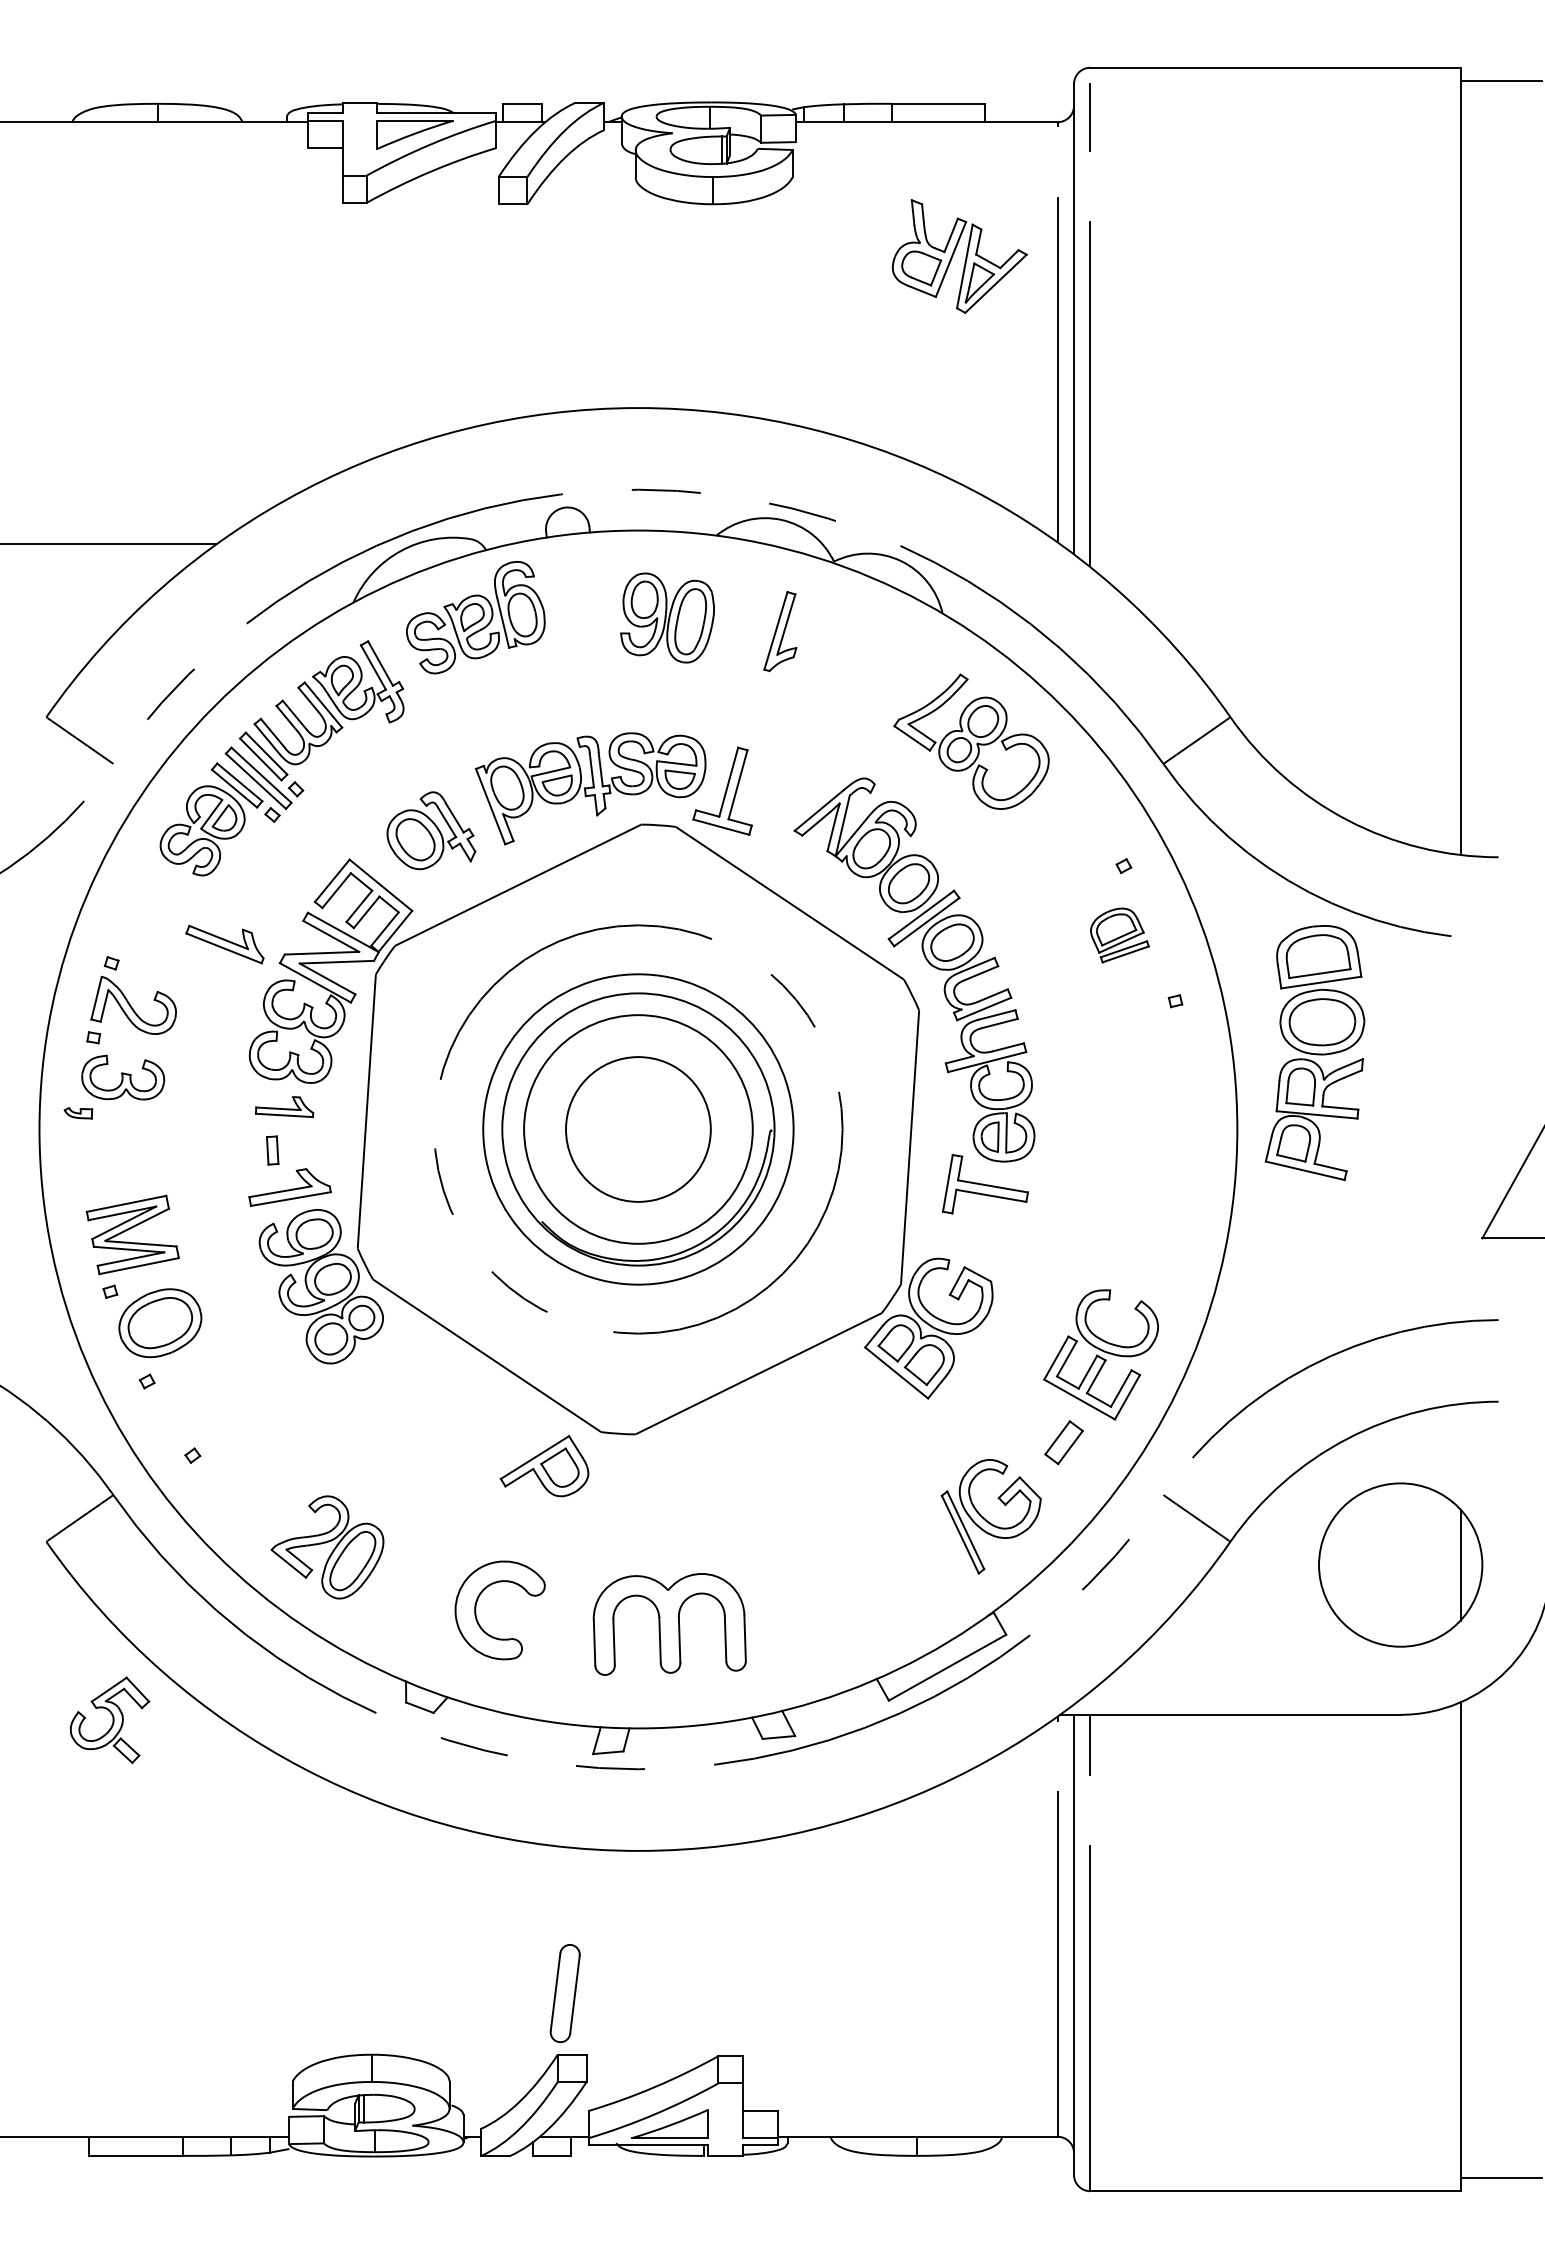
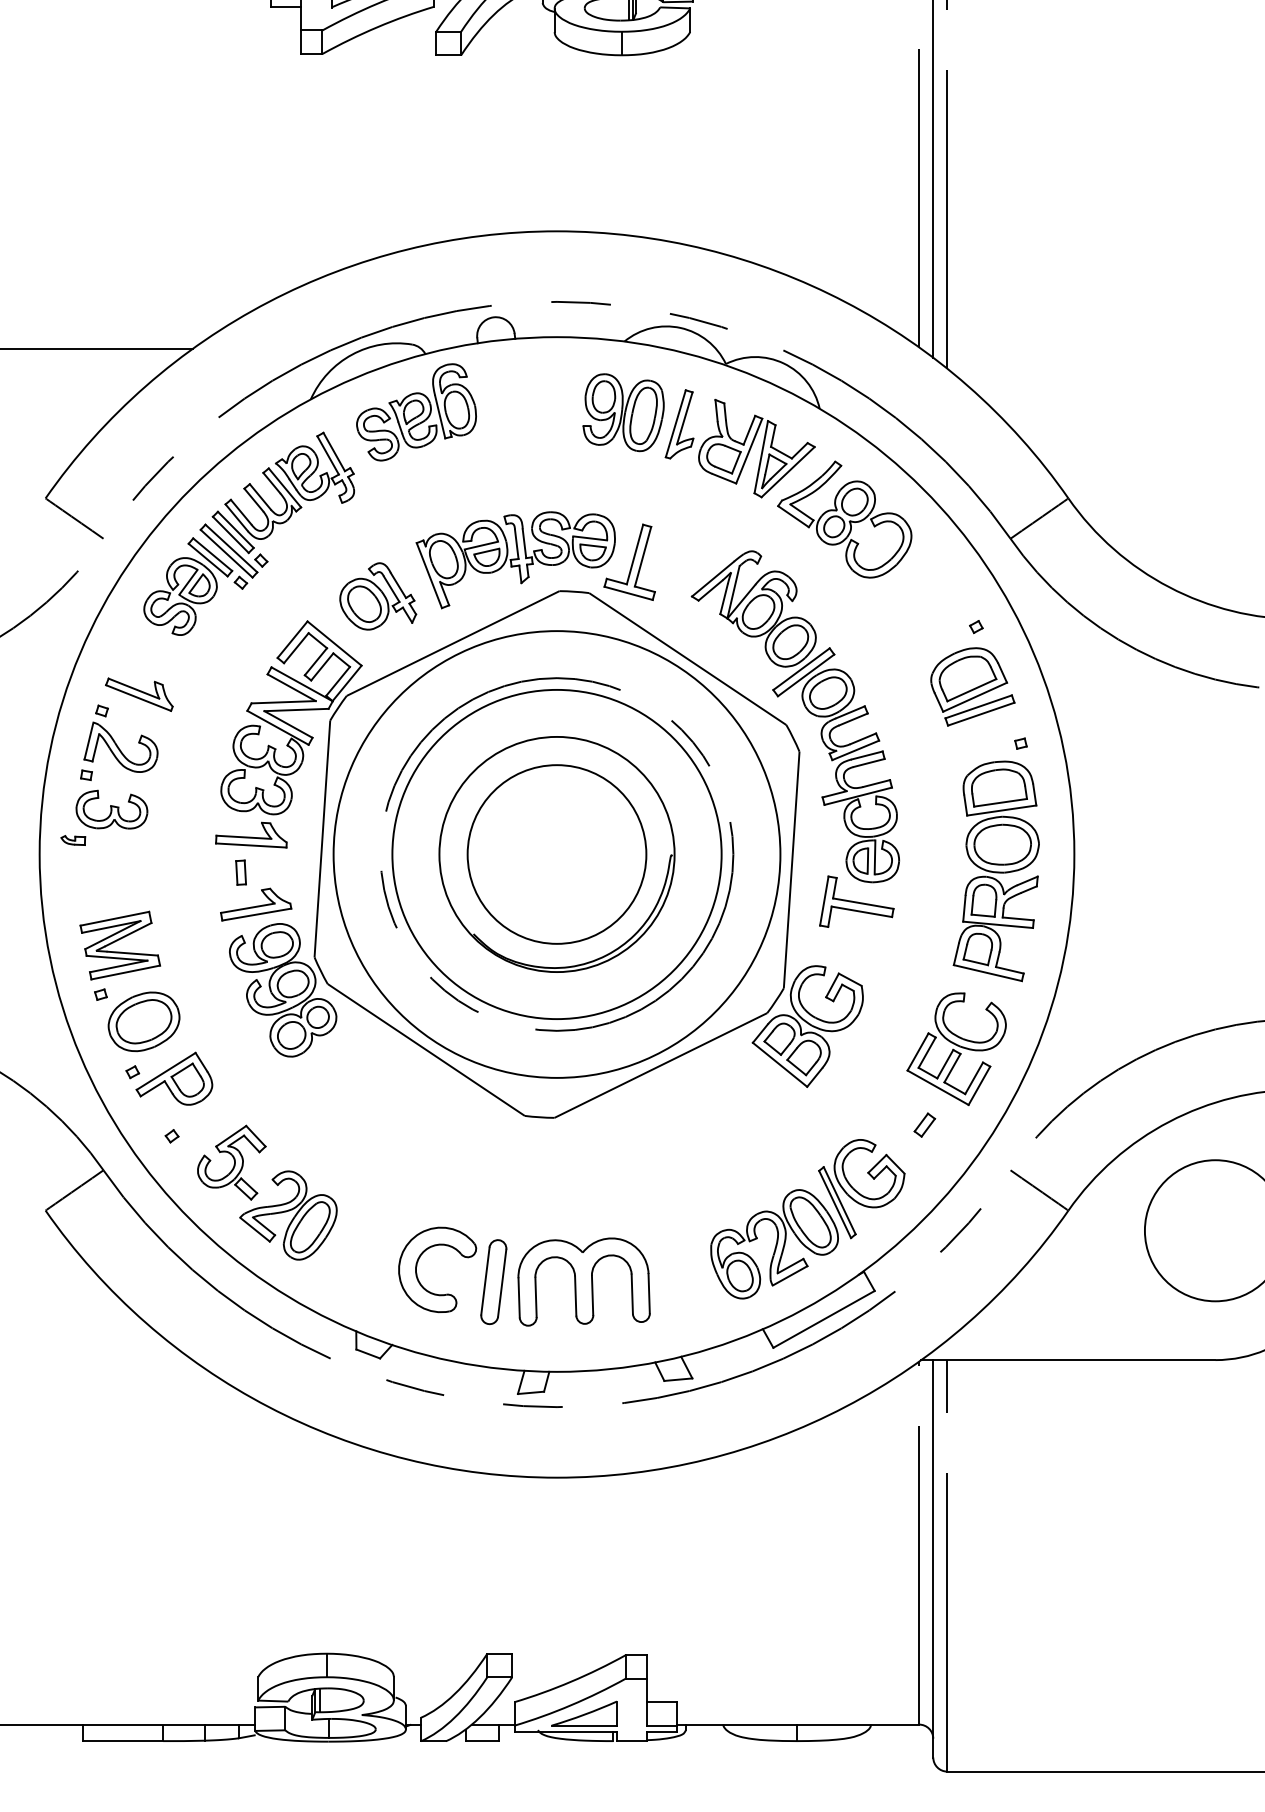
part: (959, 256) -> (756, 448), moved
part: (667, 617) -> (623, 412), moved
part: (1119, 935) -> (972, 686), size x1.67
part: (224, 944) -> (139, 694), moved
part: (1314, 1052) -> (995, 870), moved
part: (284, 1106) -> (251, 834), size x1.43
circle: (637, 1129) -> (556, 854), size x1.43
circle: (637, 1129) -> (556, 854), size x1.67
circle: (638, 1129) -> (557, 854), size x1.67
part: (1064, 1442) -> (925, 1124), size x0.62
part: (544, 1466) -> (174, 1079), moved
part: (890, 1580) -> (774, 1244), added
part: (110, 1720) -> (232, 1162), moved
part: (564, 1993) -> (493, 1282), moved

